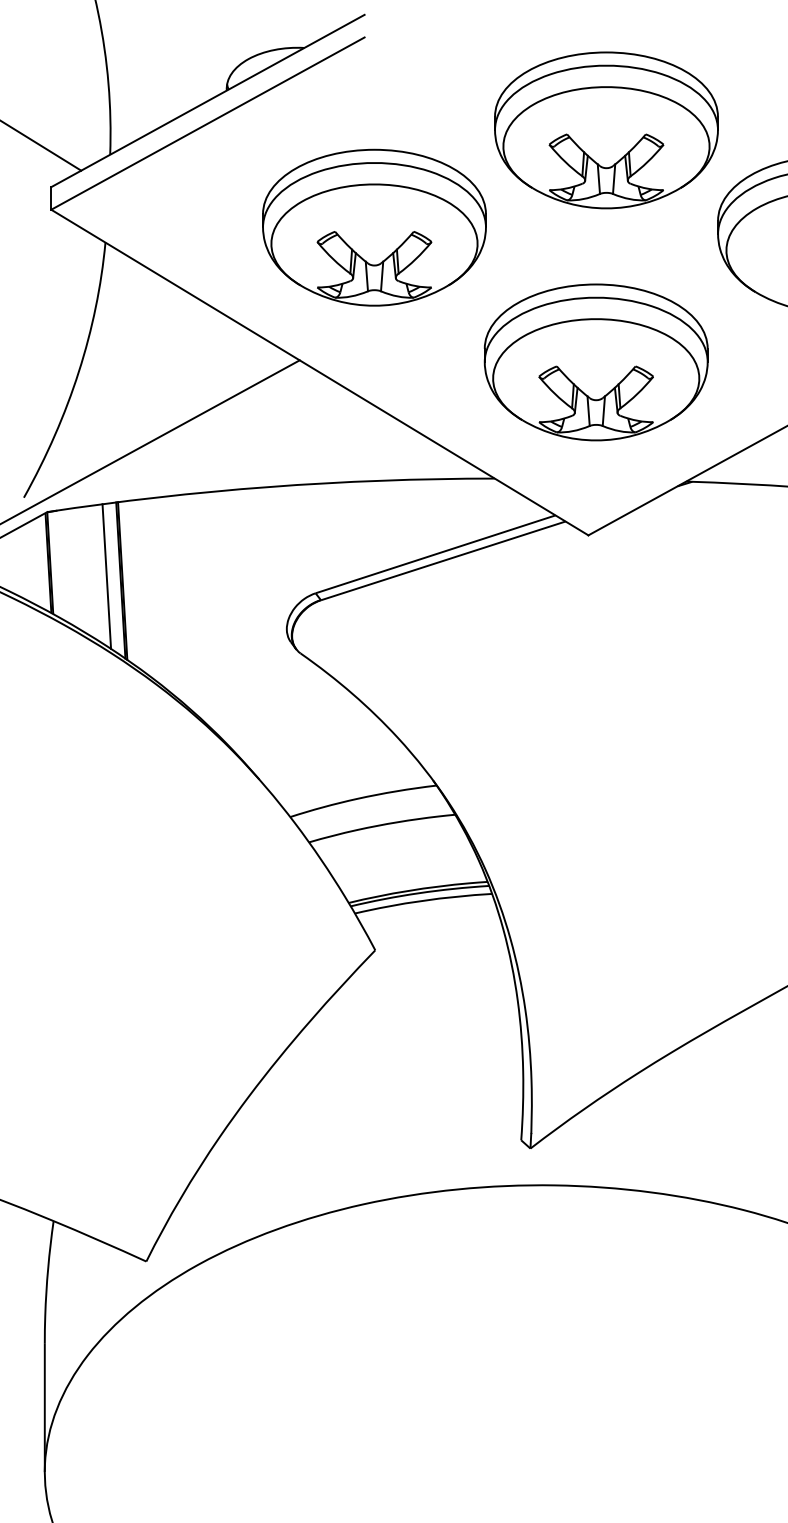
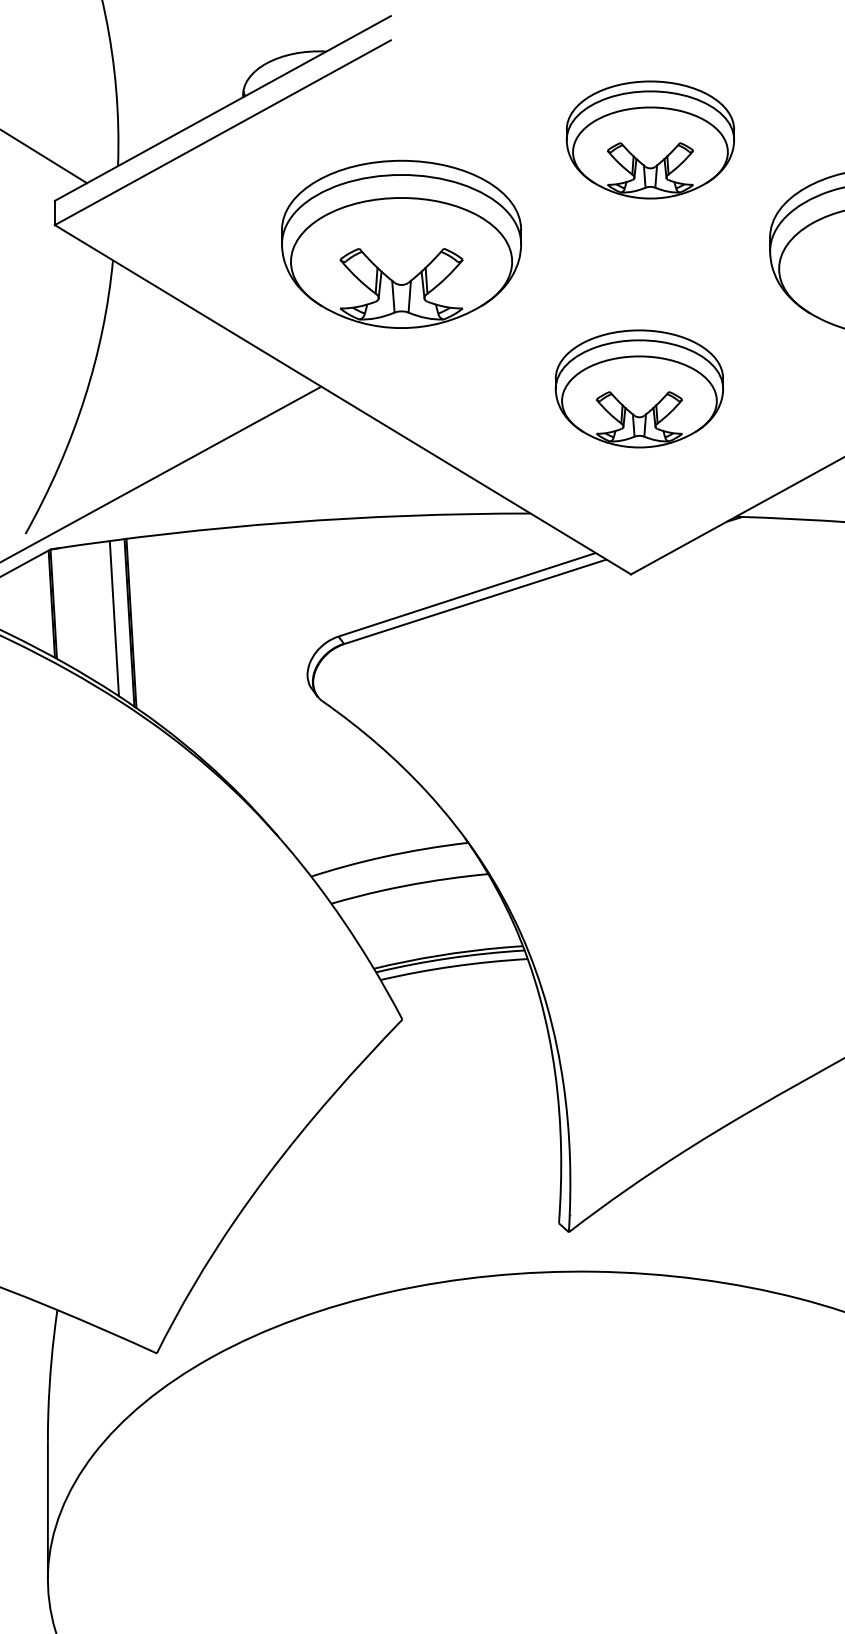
part: (606, 129) -> (650, 139), size x0.7
part: (596, 362) -> (639, 388), size x0.7

